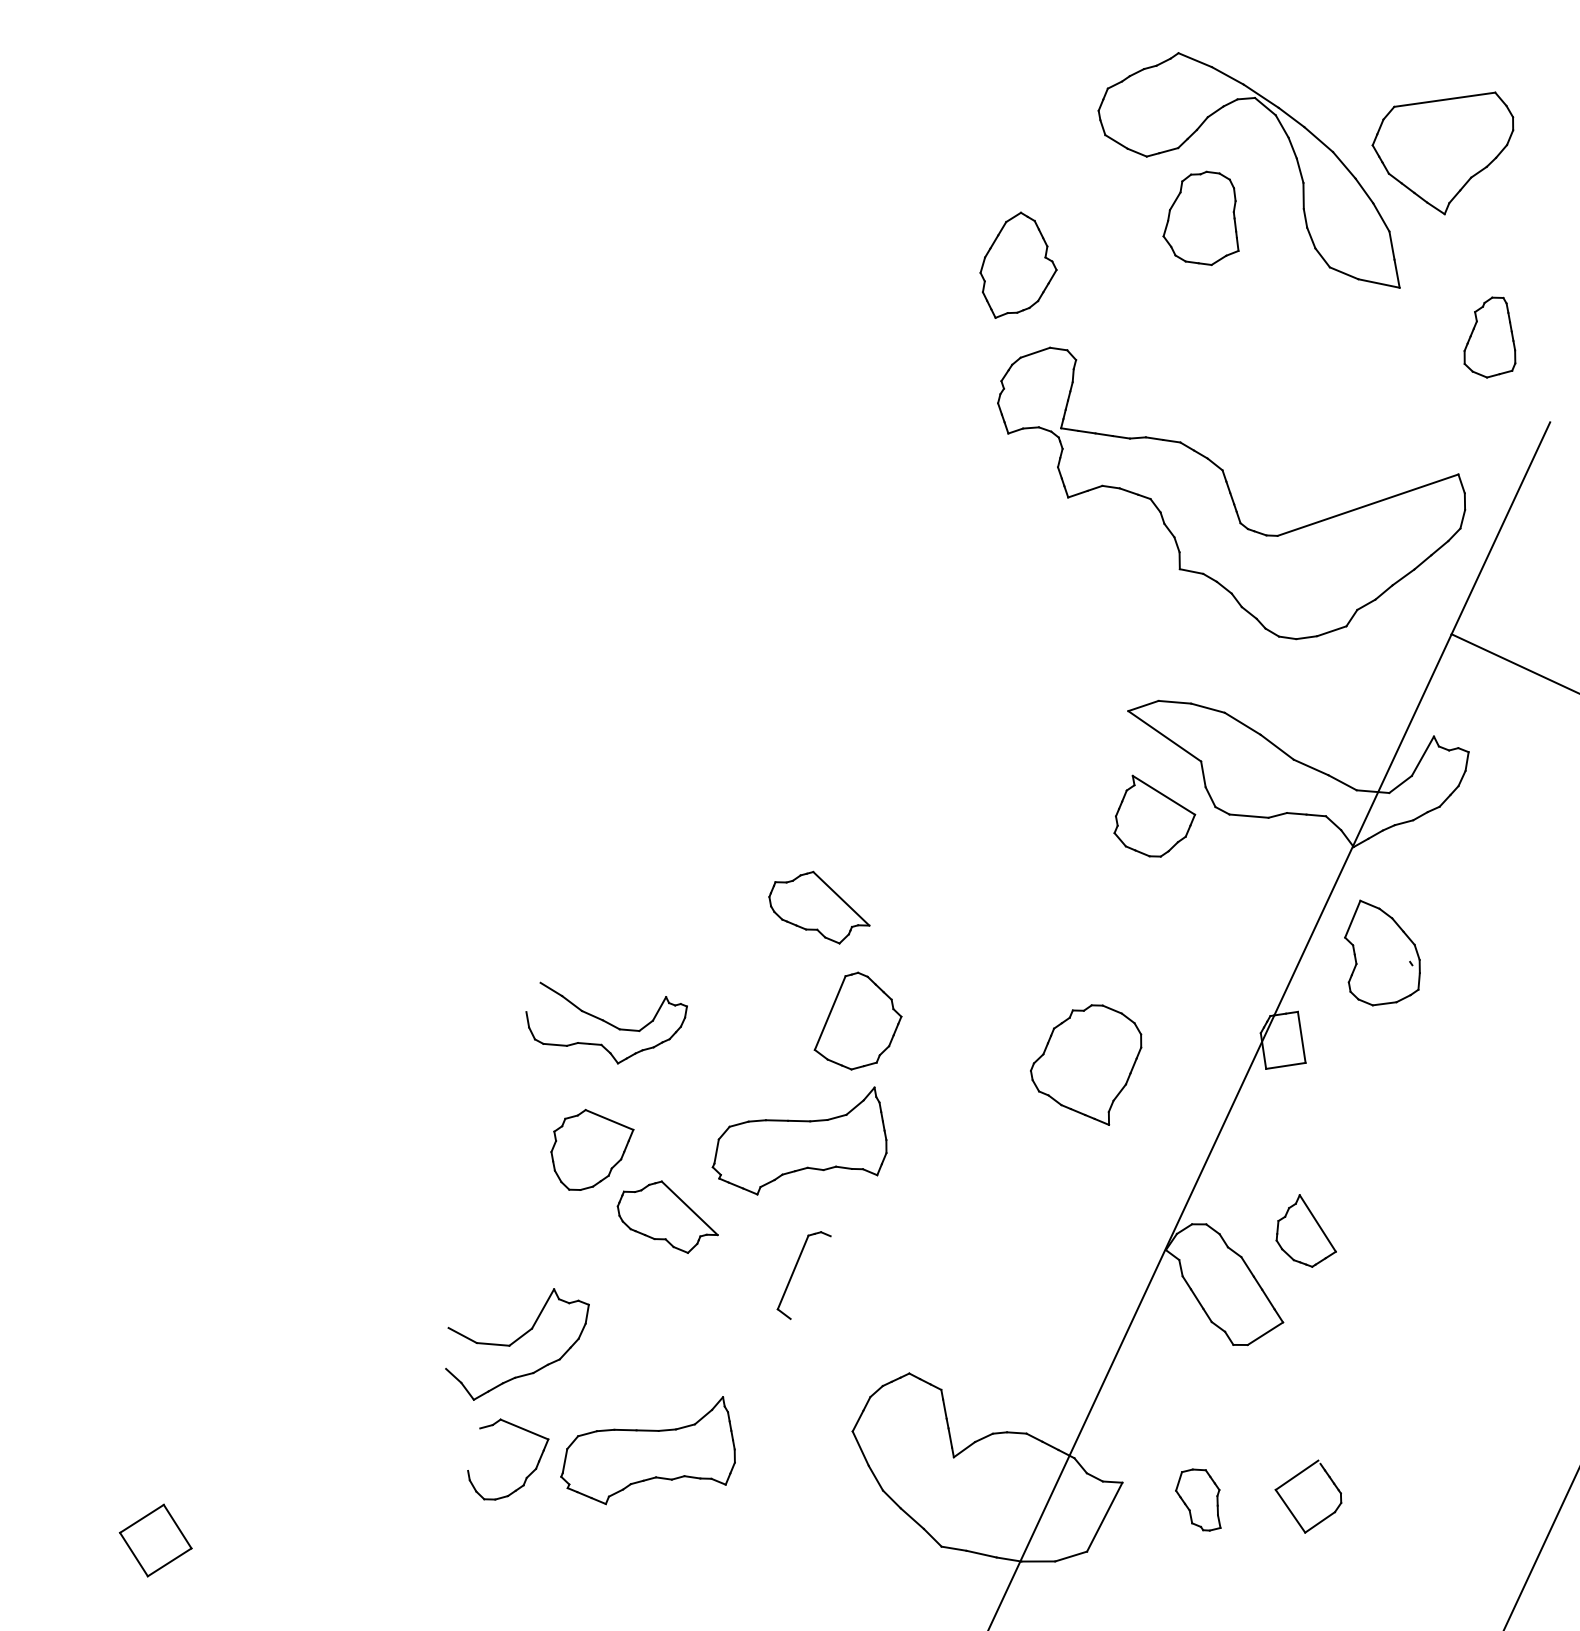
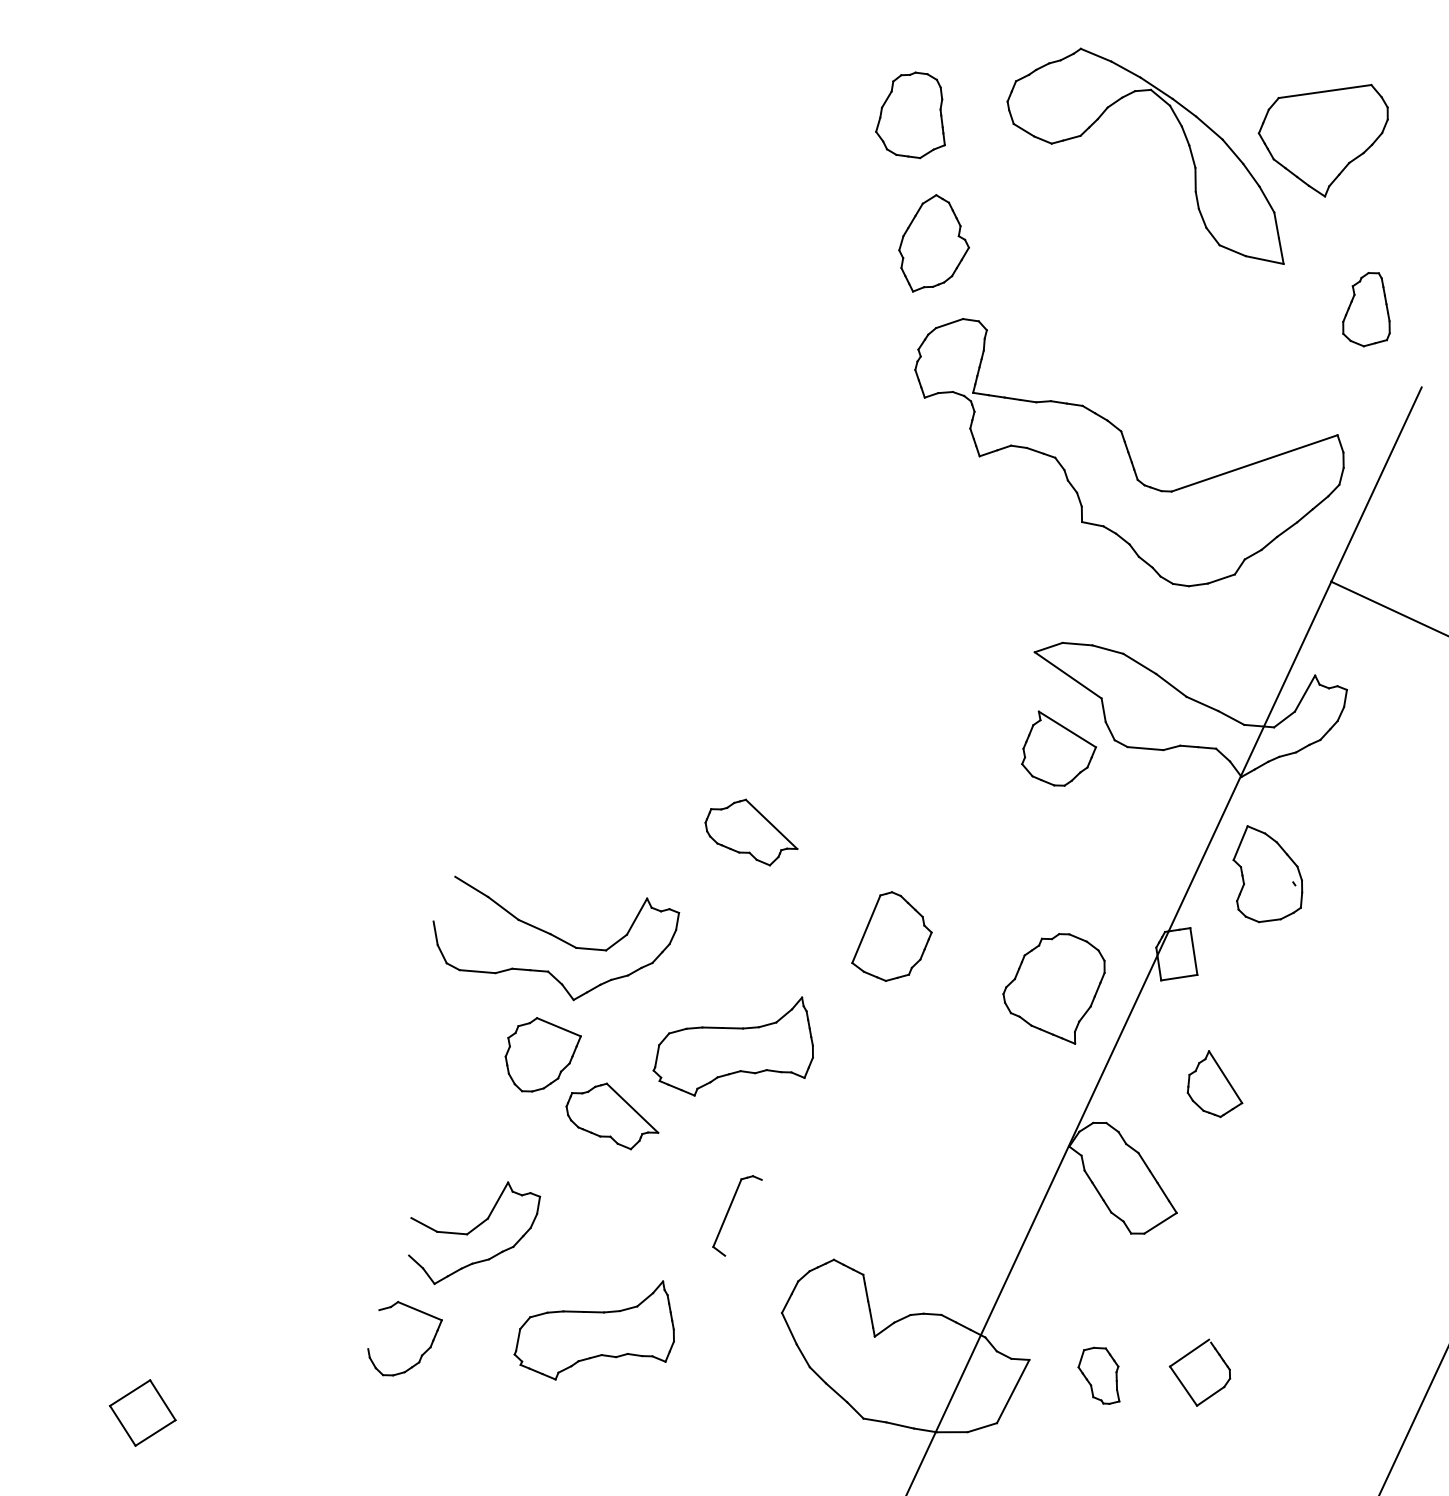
part: (1201, 218) -> (910, 115), moved
part: (857, 1021) -> (891, 936), moved
part: (606, 1023) -> (556, 938), size x1.67
part: (1085, 1064) -> (1053, 988), moved
part: (1305, 1230) -> (1214, 1083), moved
part: (795, 1270) -> (729, 1211), moved
part: (526, 1476) -> (421, 1354), moved

